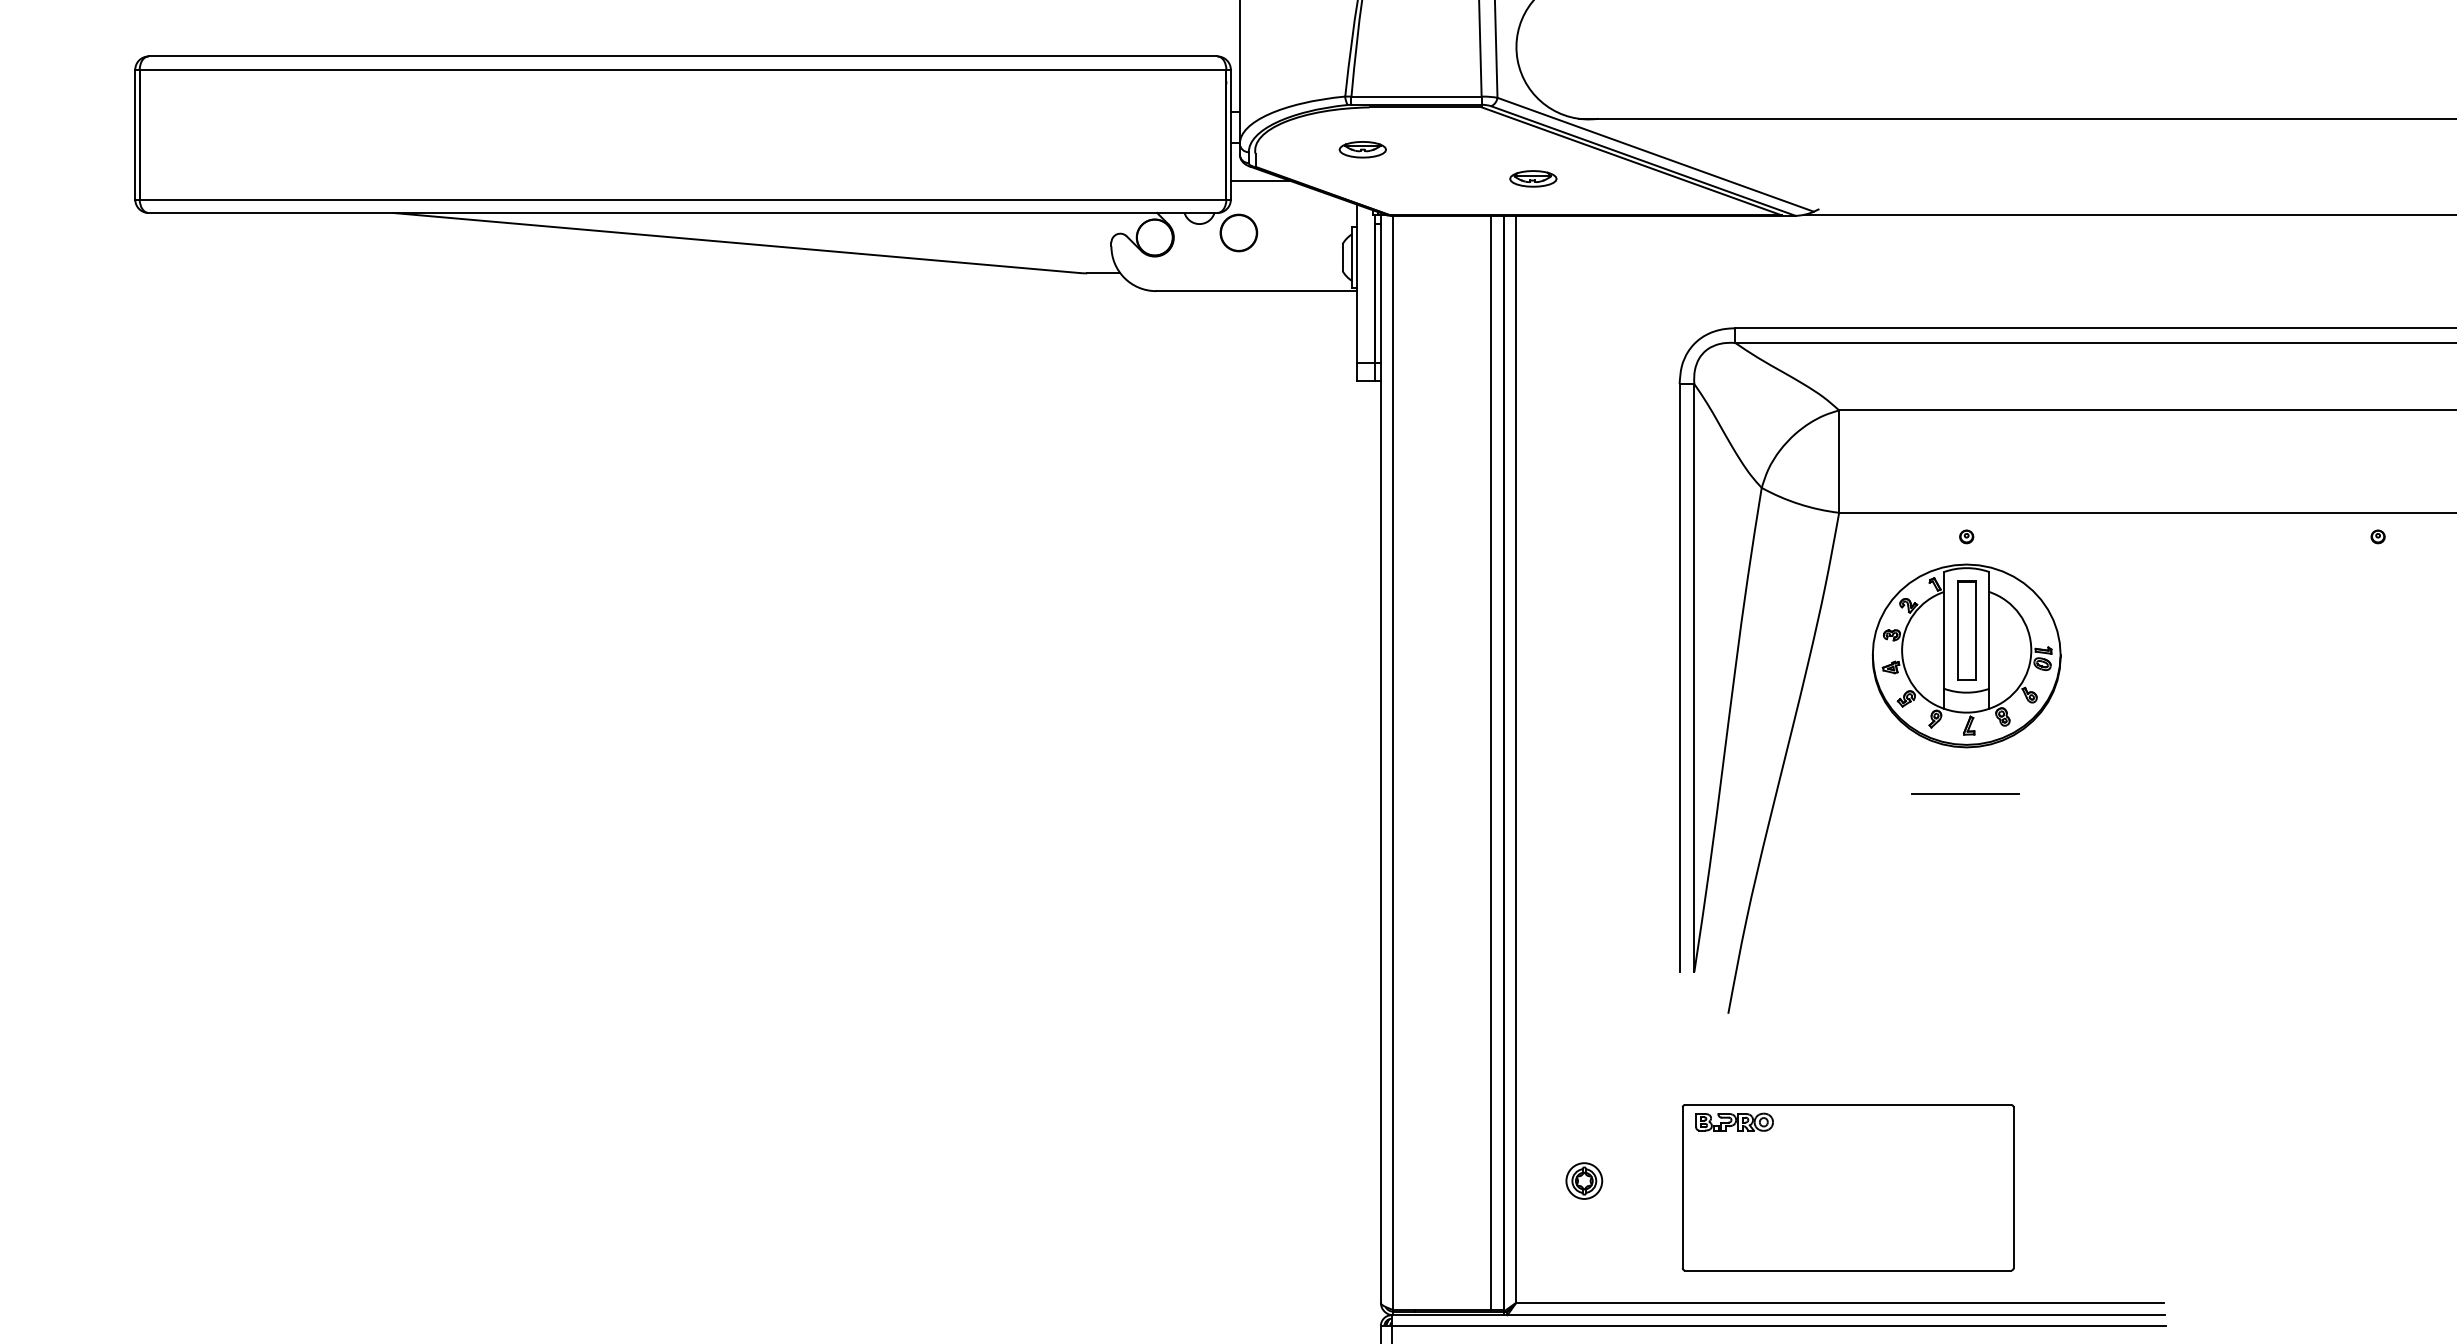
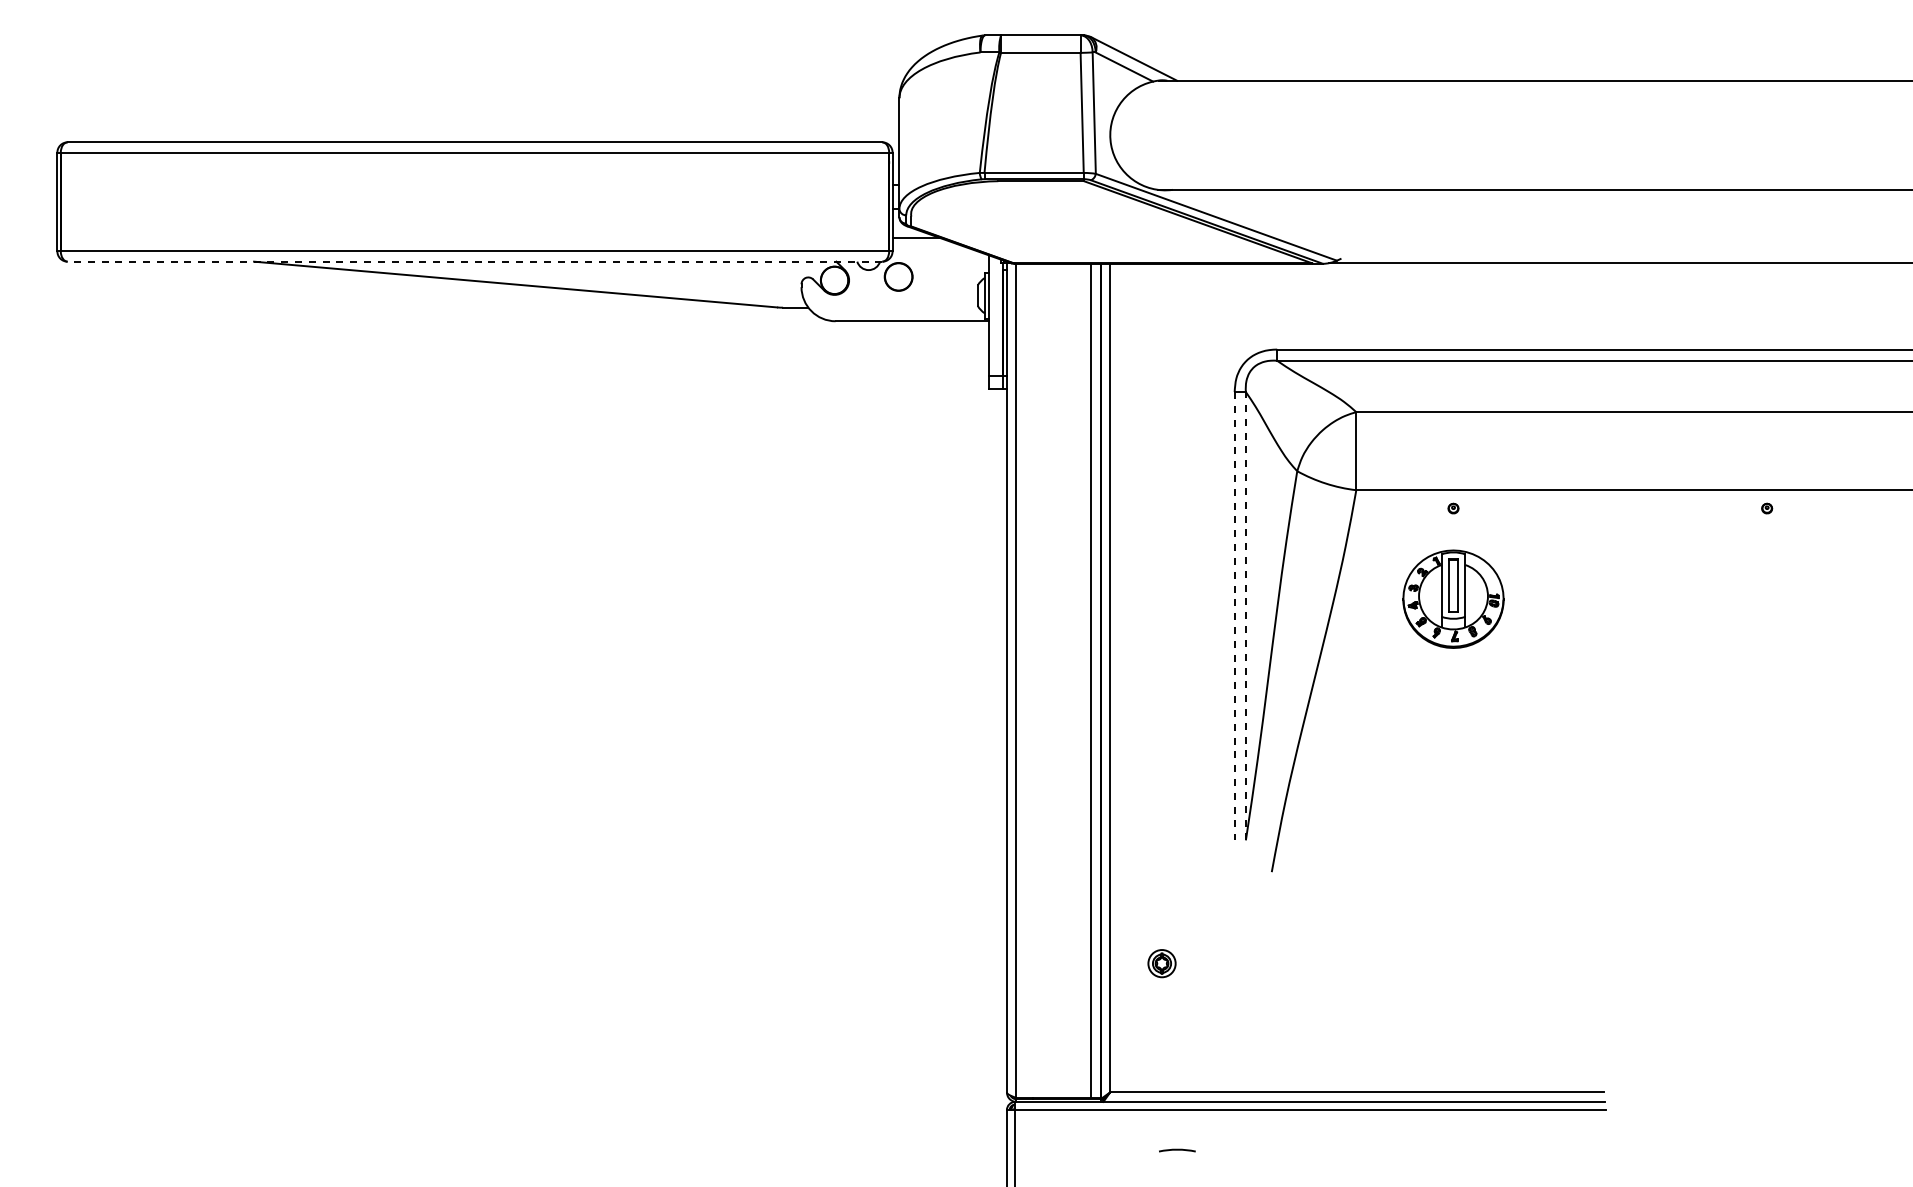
part: (1361, 149) -> (992, 213), removed
part: (1532, 178) -> (1122, 235), removed
line: (682, 212) -> (474, 261), solid -> dashed
part: (1966, 654) -> (1453, 598), size x0.7
line: (1693, 677) -> (1245, 615), solid -> dashed
line: (1679, 678) -> (1234, 616), solid -> dashed
line: (1965, 793) -> (1452, 704), removed
part: (1583, 1180) -> (1161, 963), moved
part: (1848, 1187) -> (1363, 1004), removed

